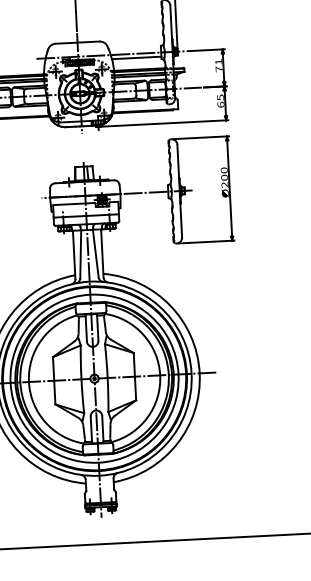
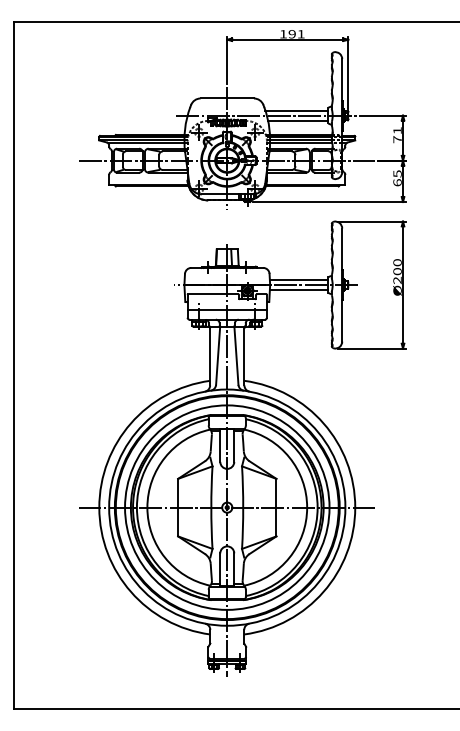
line: (134, 49) -> (296, 110), added
line: (143, 188) -> (298, 279), added
line: (144, 197) -> (298, 290), added

